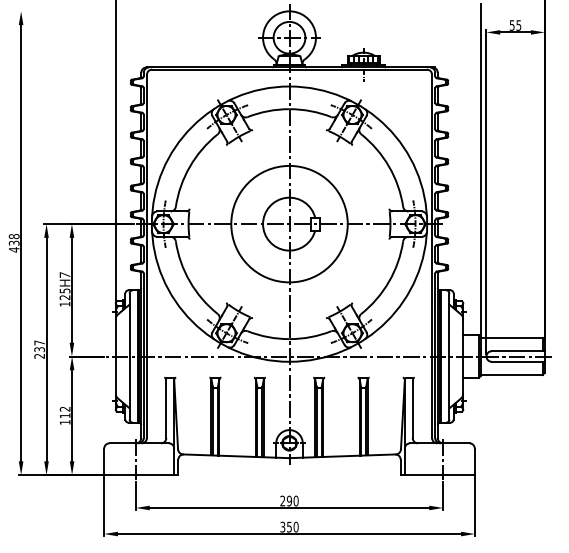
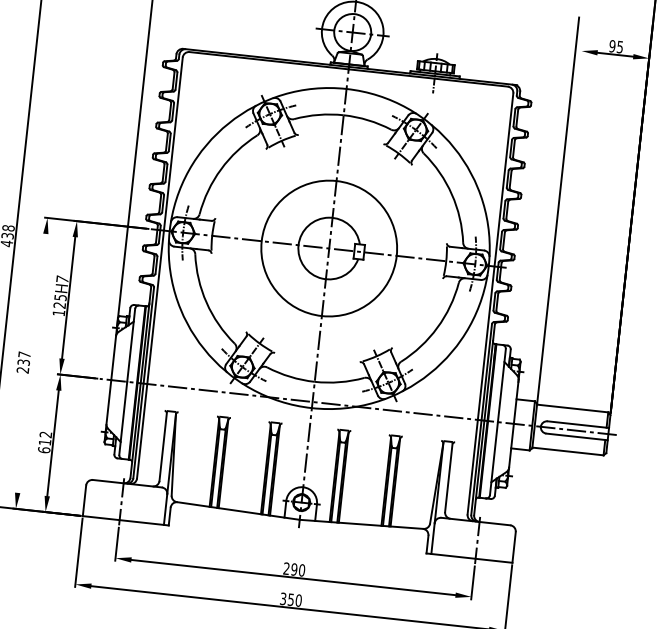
text: (511, 25) -> (611, 46), 55 -> 95
line: (486, 192) -> (561, 236), removed
line: (46, 349) -> (31, 363), removed
text: (64, 421) -> (43, 448), 112 -> 612

